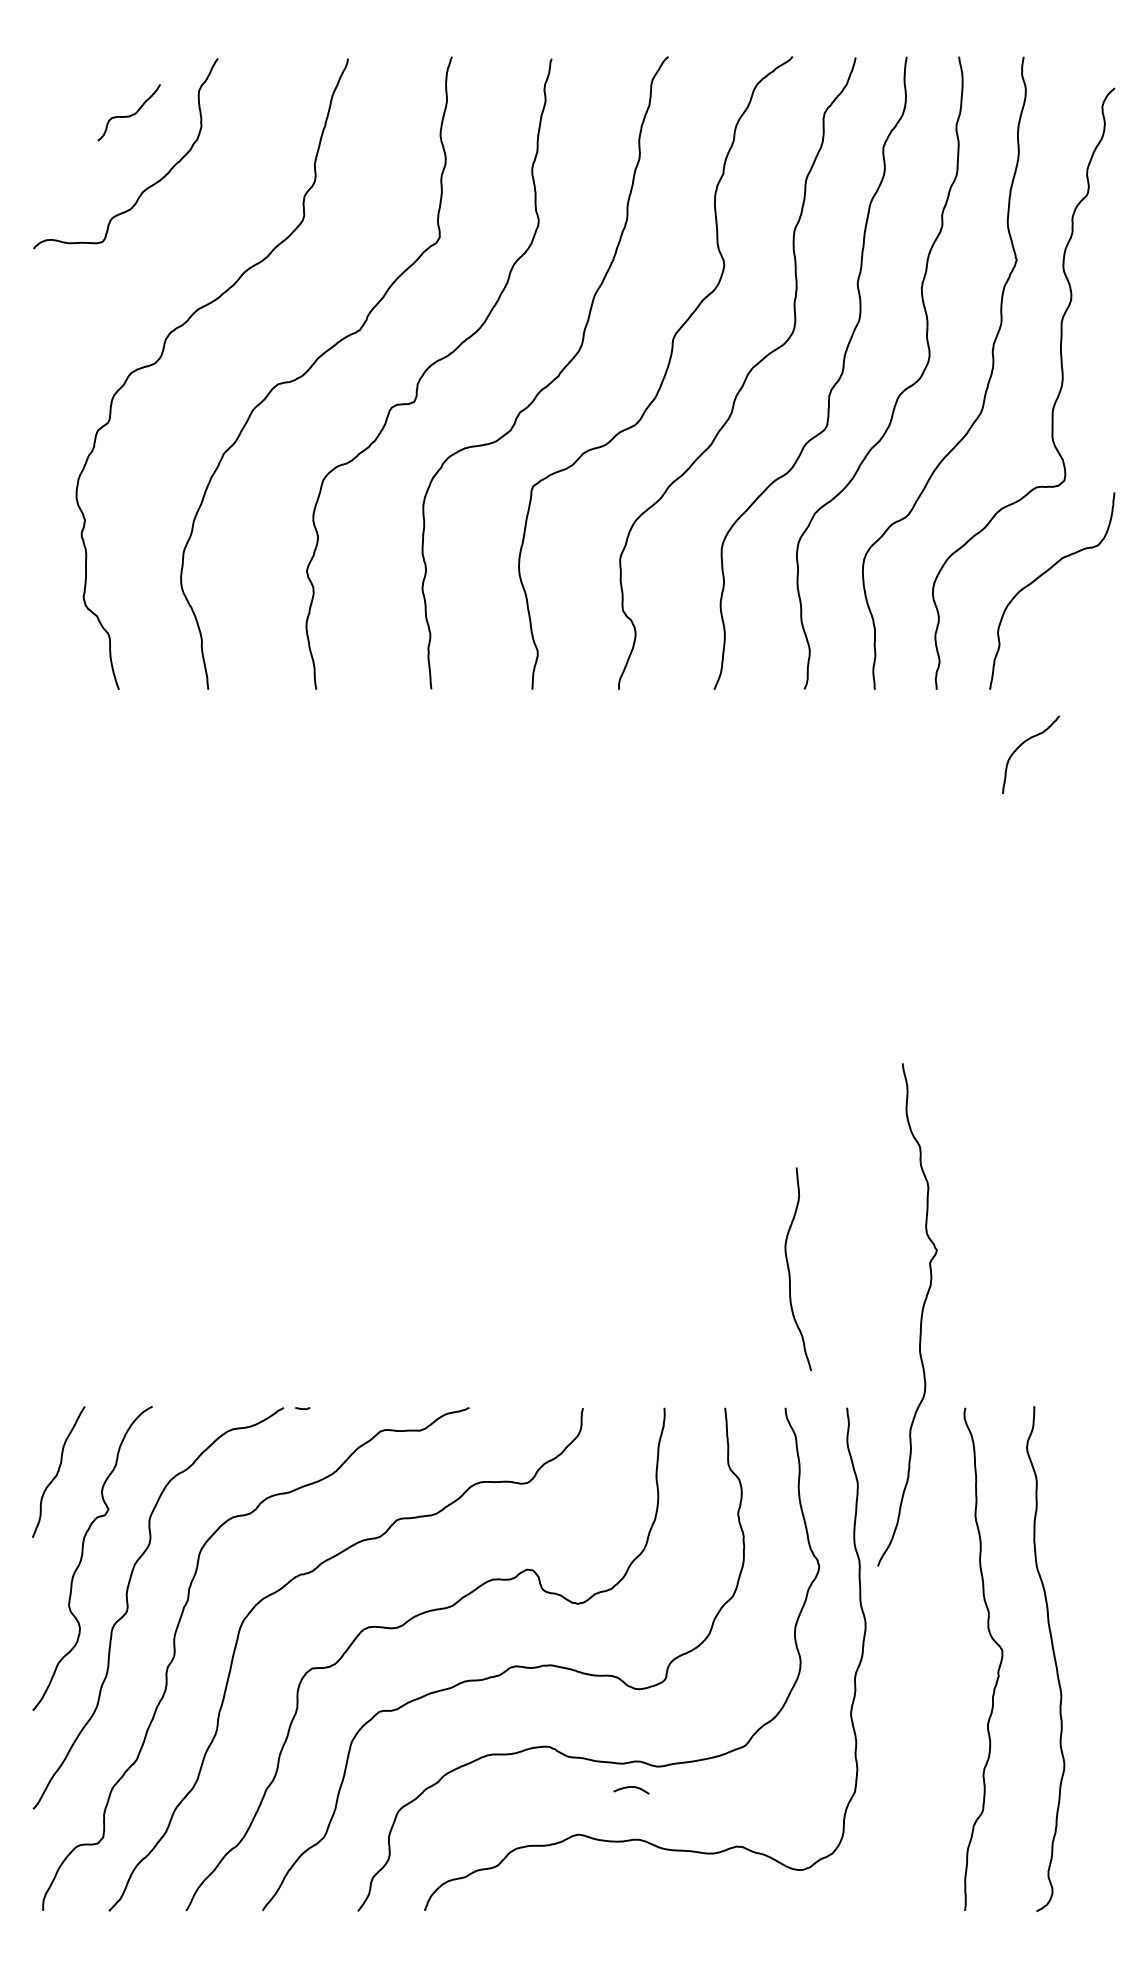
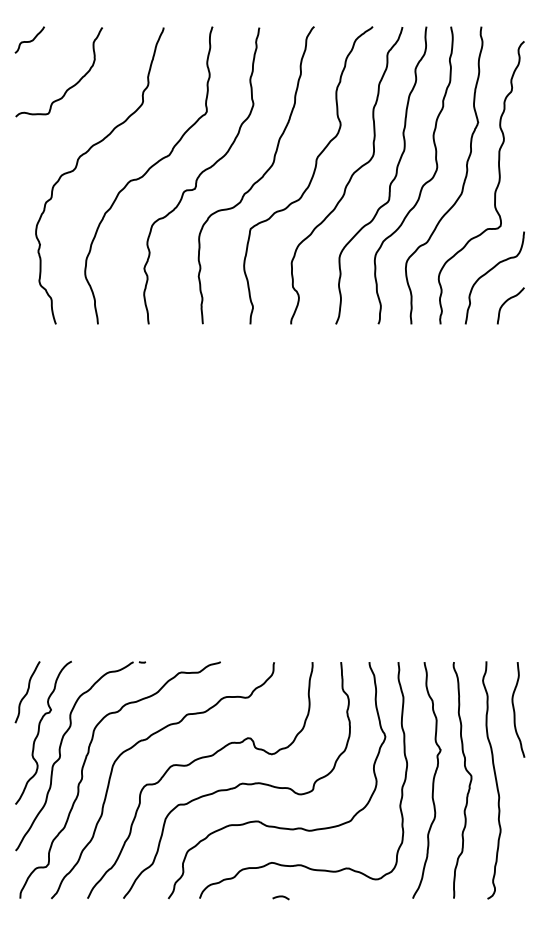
curve: (128, 113) -> (29, 40), moved
curve: (1023, 745) -> (507, 301), moved
curve: (791, 1272) -> (515, 711), moved
curve: (919, 1315) -> (432, 780), moved
curve: (630, 1789) -> (280, 897), moved

